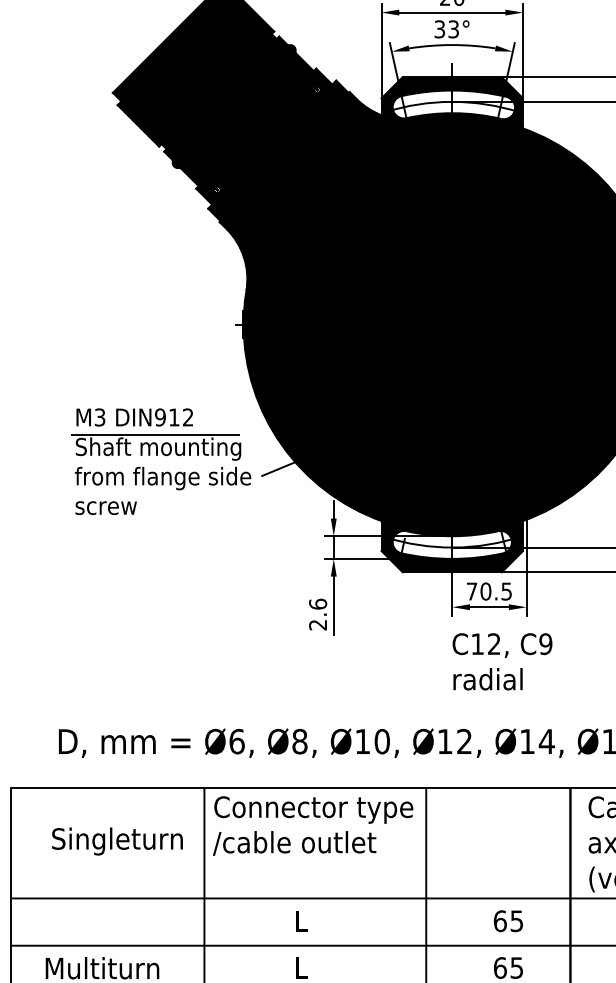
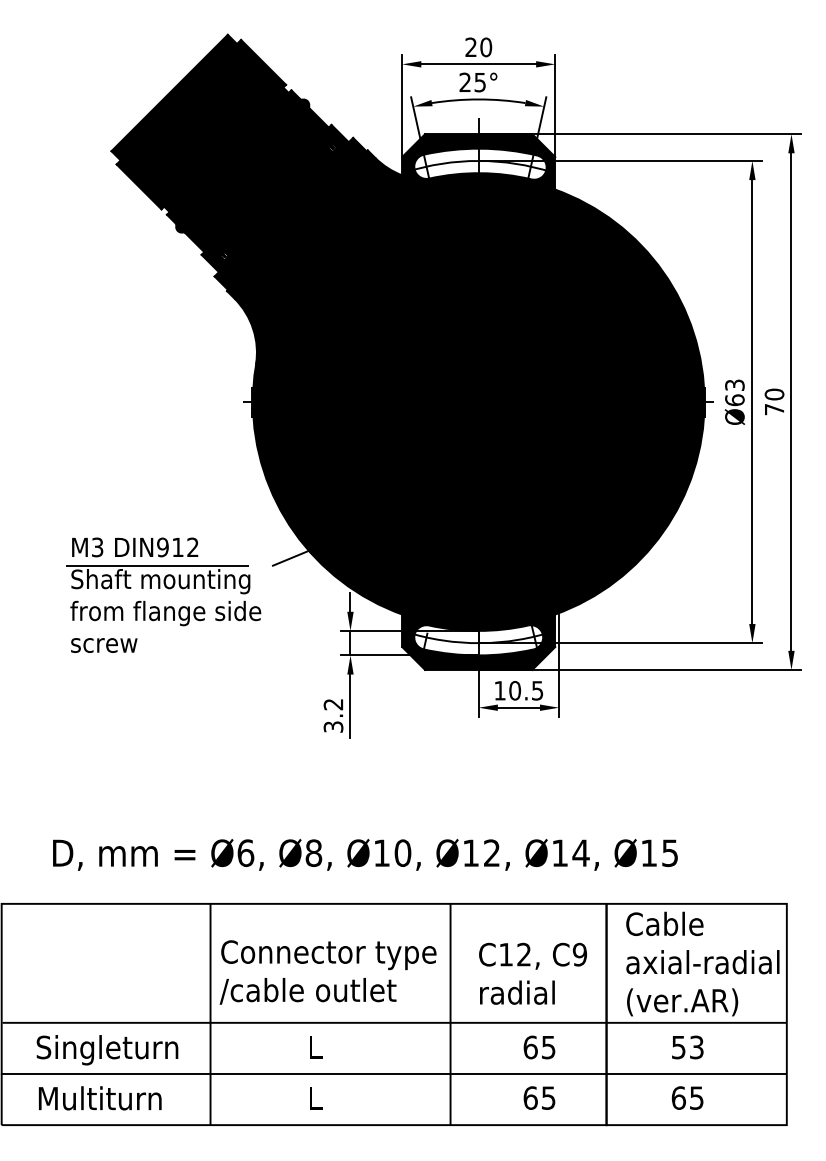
text: (446, 29) -> (472, 82), 33° -> 25°
part: (158, 455) -> (160, 588), moved
text: (471, 591) -> (499, 690), 70.5 -> 10.5
text: (318, 614) -> (333, 715), 2.6 -> 3.2
text: (501, 661) -> (532, 973), moved
text: (312, 826) -> (327, 972), moved
text: (117, 841) -> (107, 1050), moved

